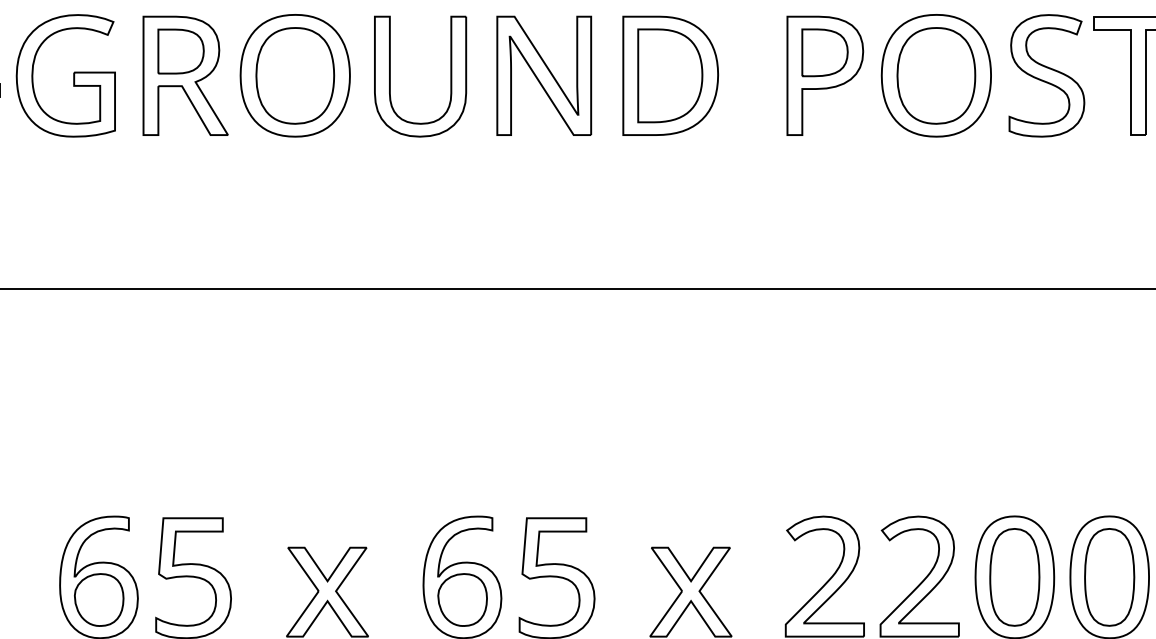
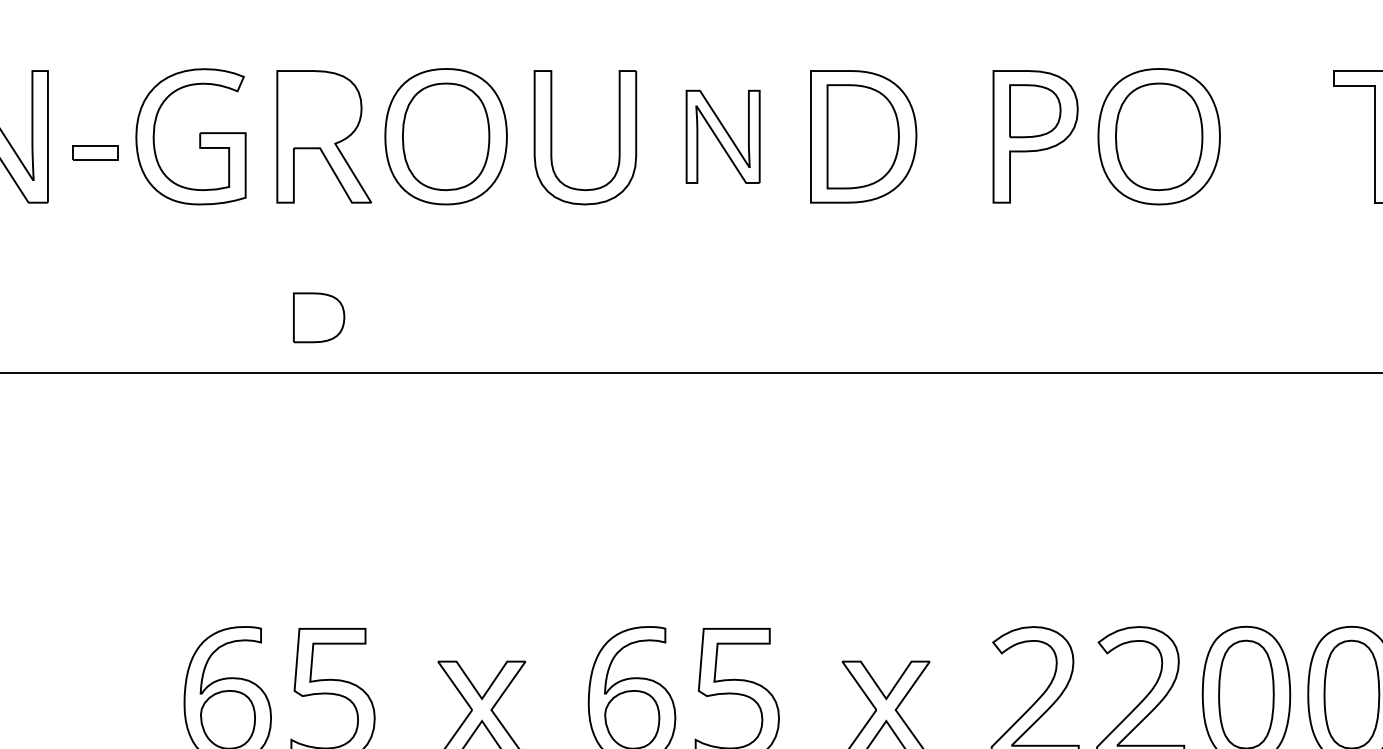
part: (181, 51) -> (319, 317), moved
part: (544, 75) -> (723, 136), size x0.7
part: (1046, 75) -> (1281, 136), removed

